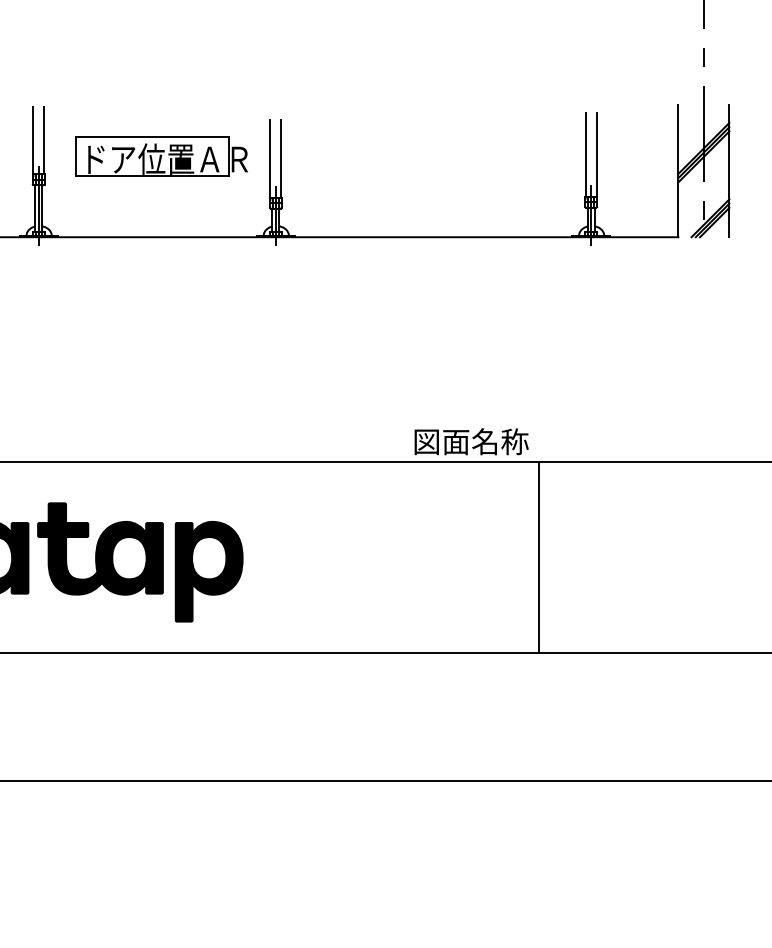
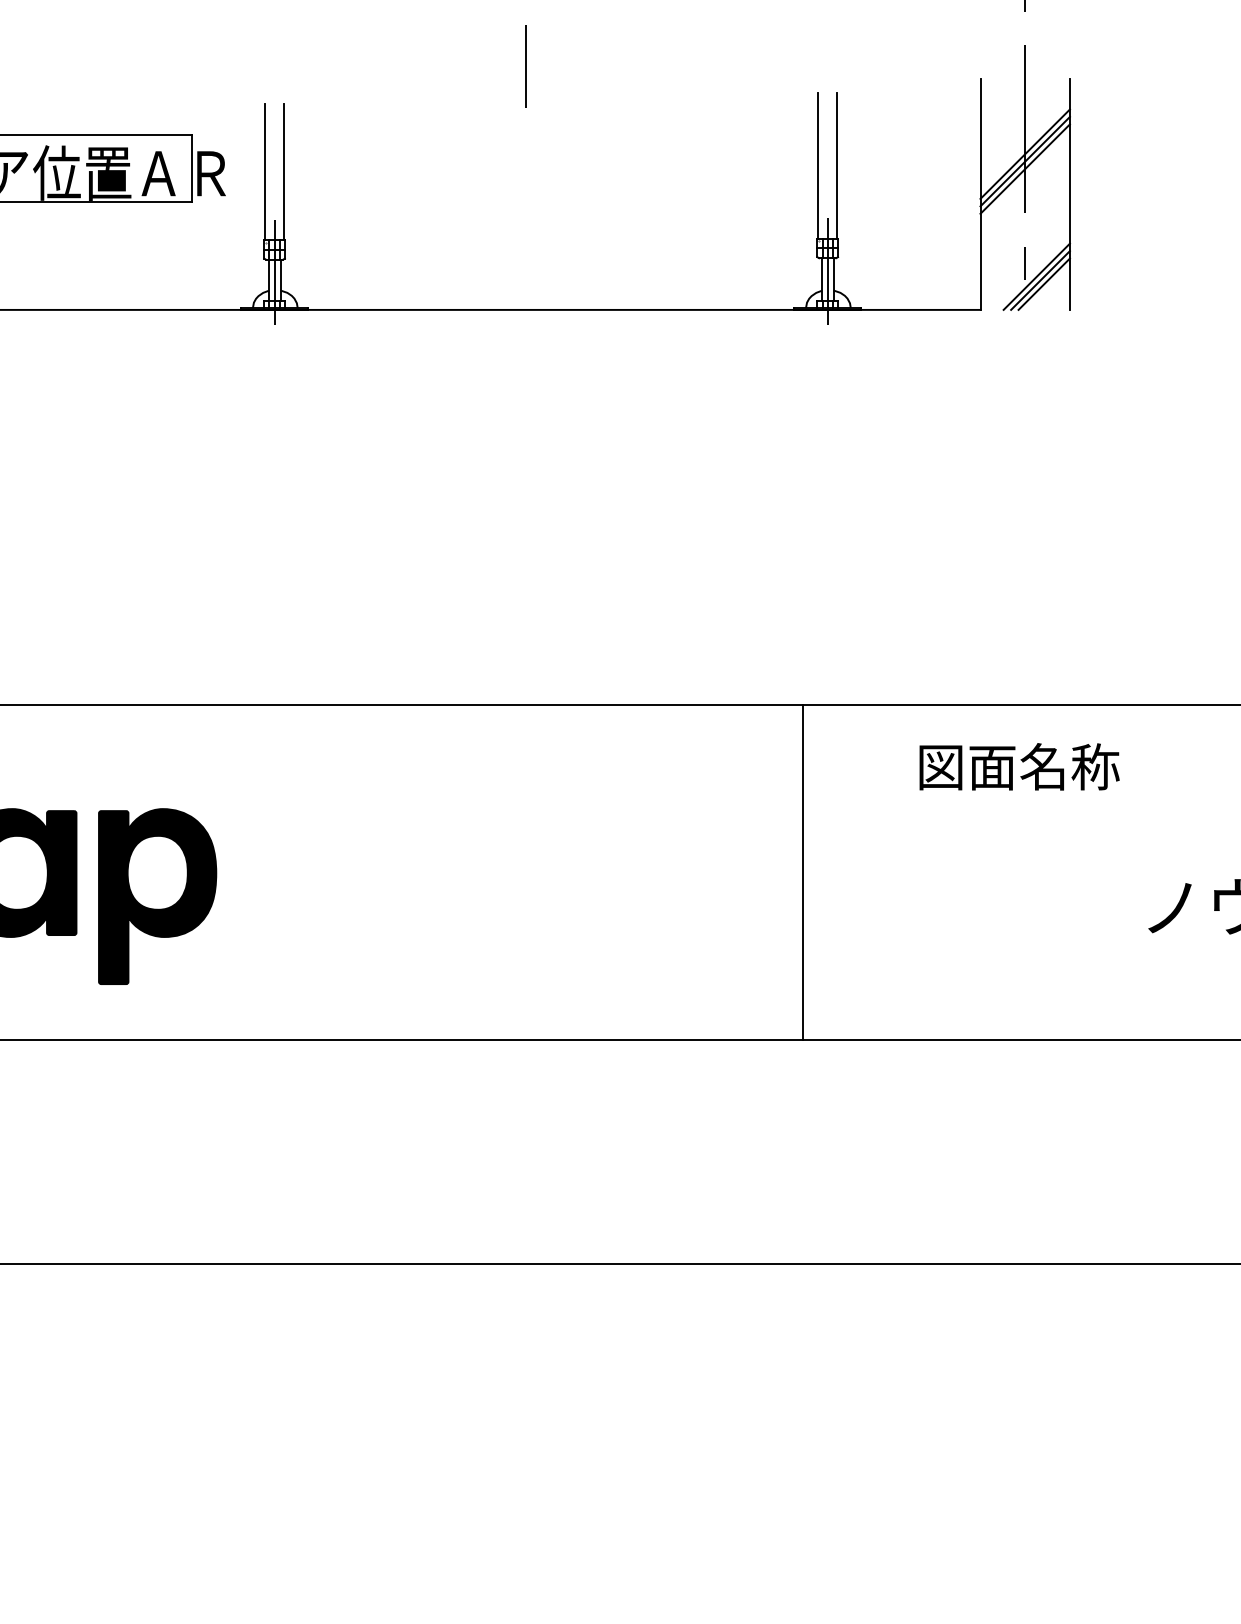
line: (419, 98) -> (526, 66), added
text: (471, 441) -> (1019, 766), moved
line: (539, 557) -> (803, 871), moved

